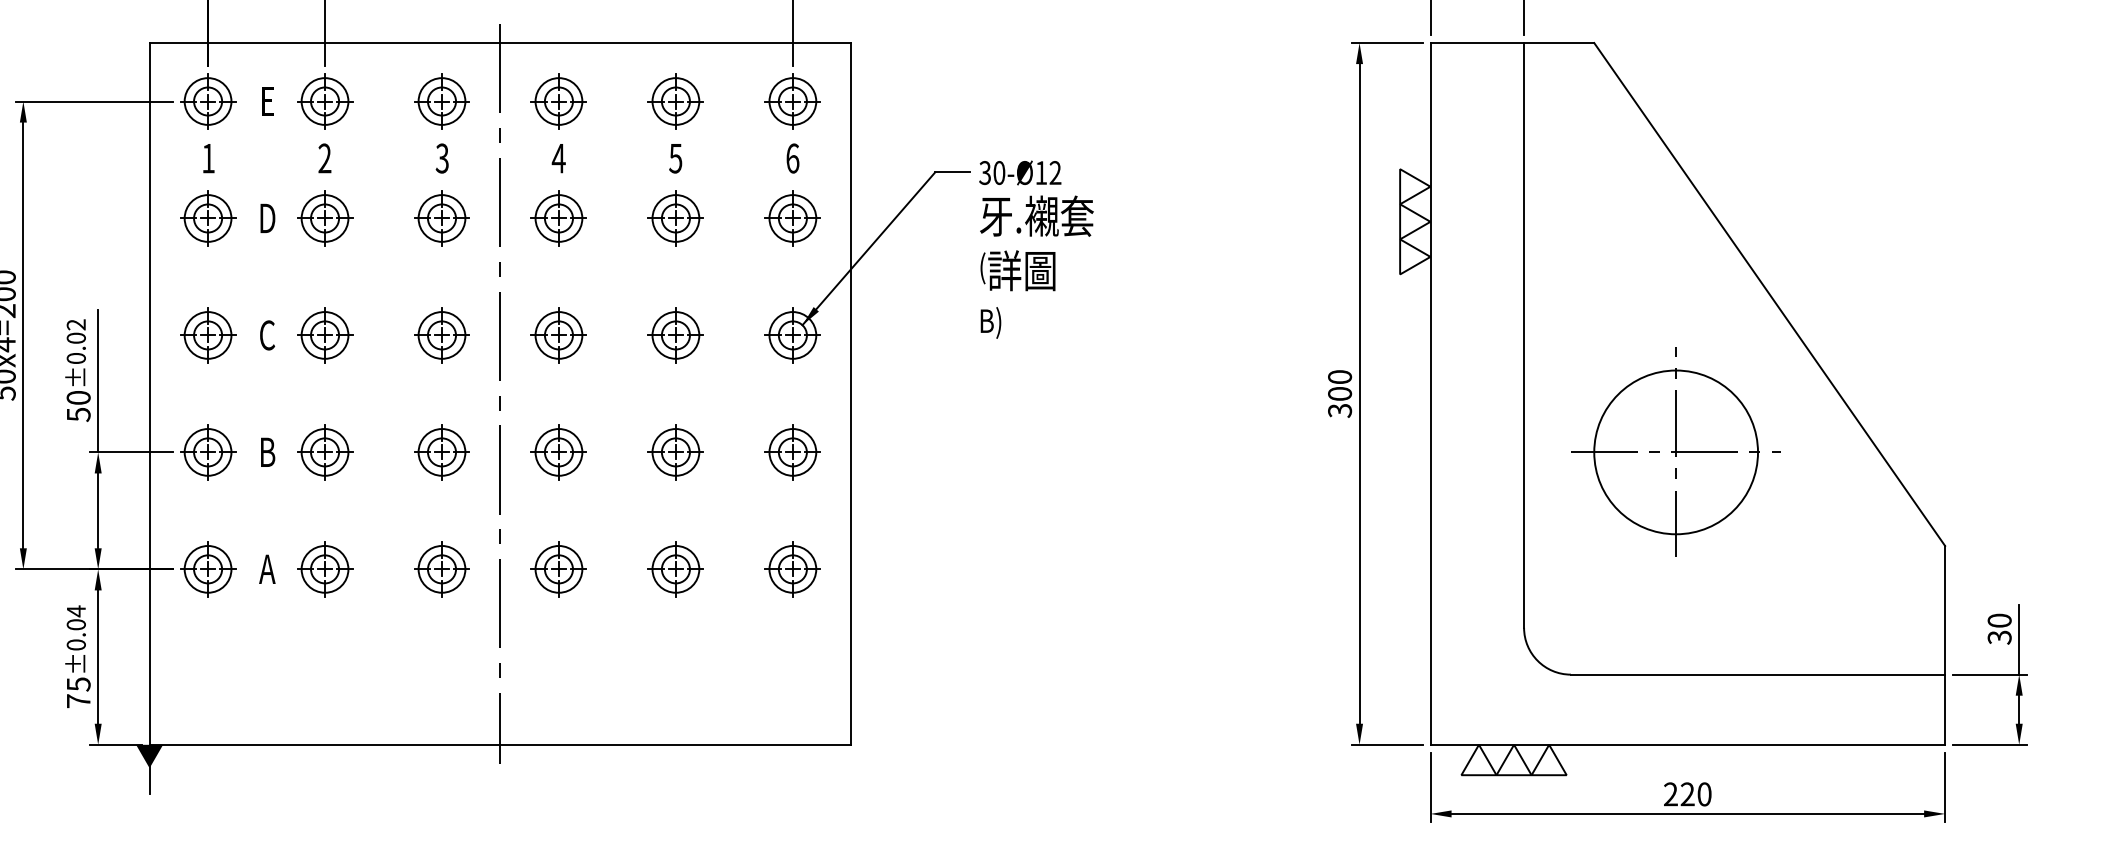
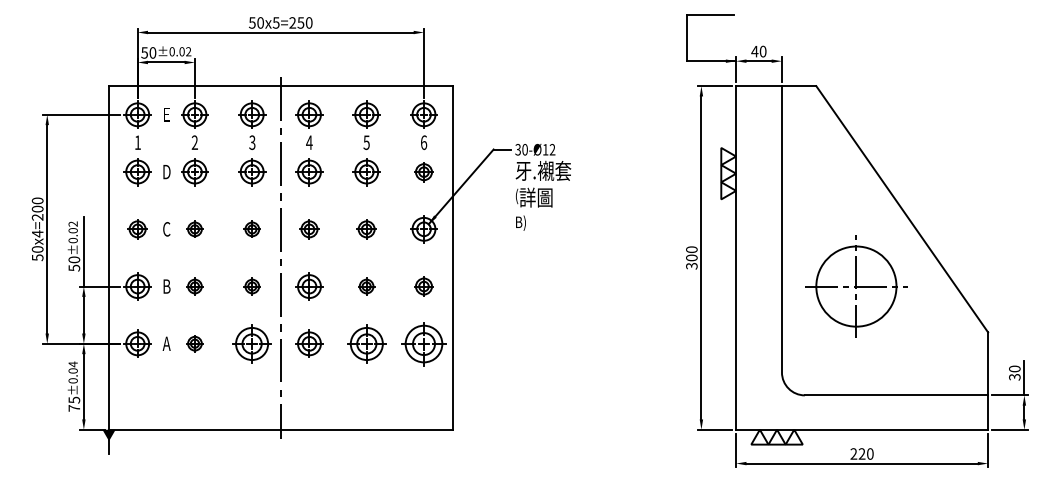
part: (791, 219) -> (423, 172), size x0.7
part: (207, 335) -> (137, 229), size x0.7
part: (324, 335) -> (194, 229), size x0.6
part: (442, 335) -> (252, 229), size x0.6
part: (559, 335) -> (309, 229), size x0.7
part: (675, 335) -> (366, 229), size x0.7
part: (324, 452) -> (194, 286), size x0.6
part: (442, 452) -> (252, 286), size x0.6
part: (675, 452) -> (366, 286), size x0.6
part: (791, 452) -> (423, 286), size x0.7
part: (324, 568) -> (194, 343), size x0.6
part: (442, 568) -> (252, 343), size x1.4
part: (675, 568) -> (366, 343), size x1.4
part: (791, 568) -> (423, 343), size x1.6

